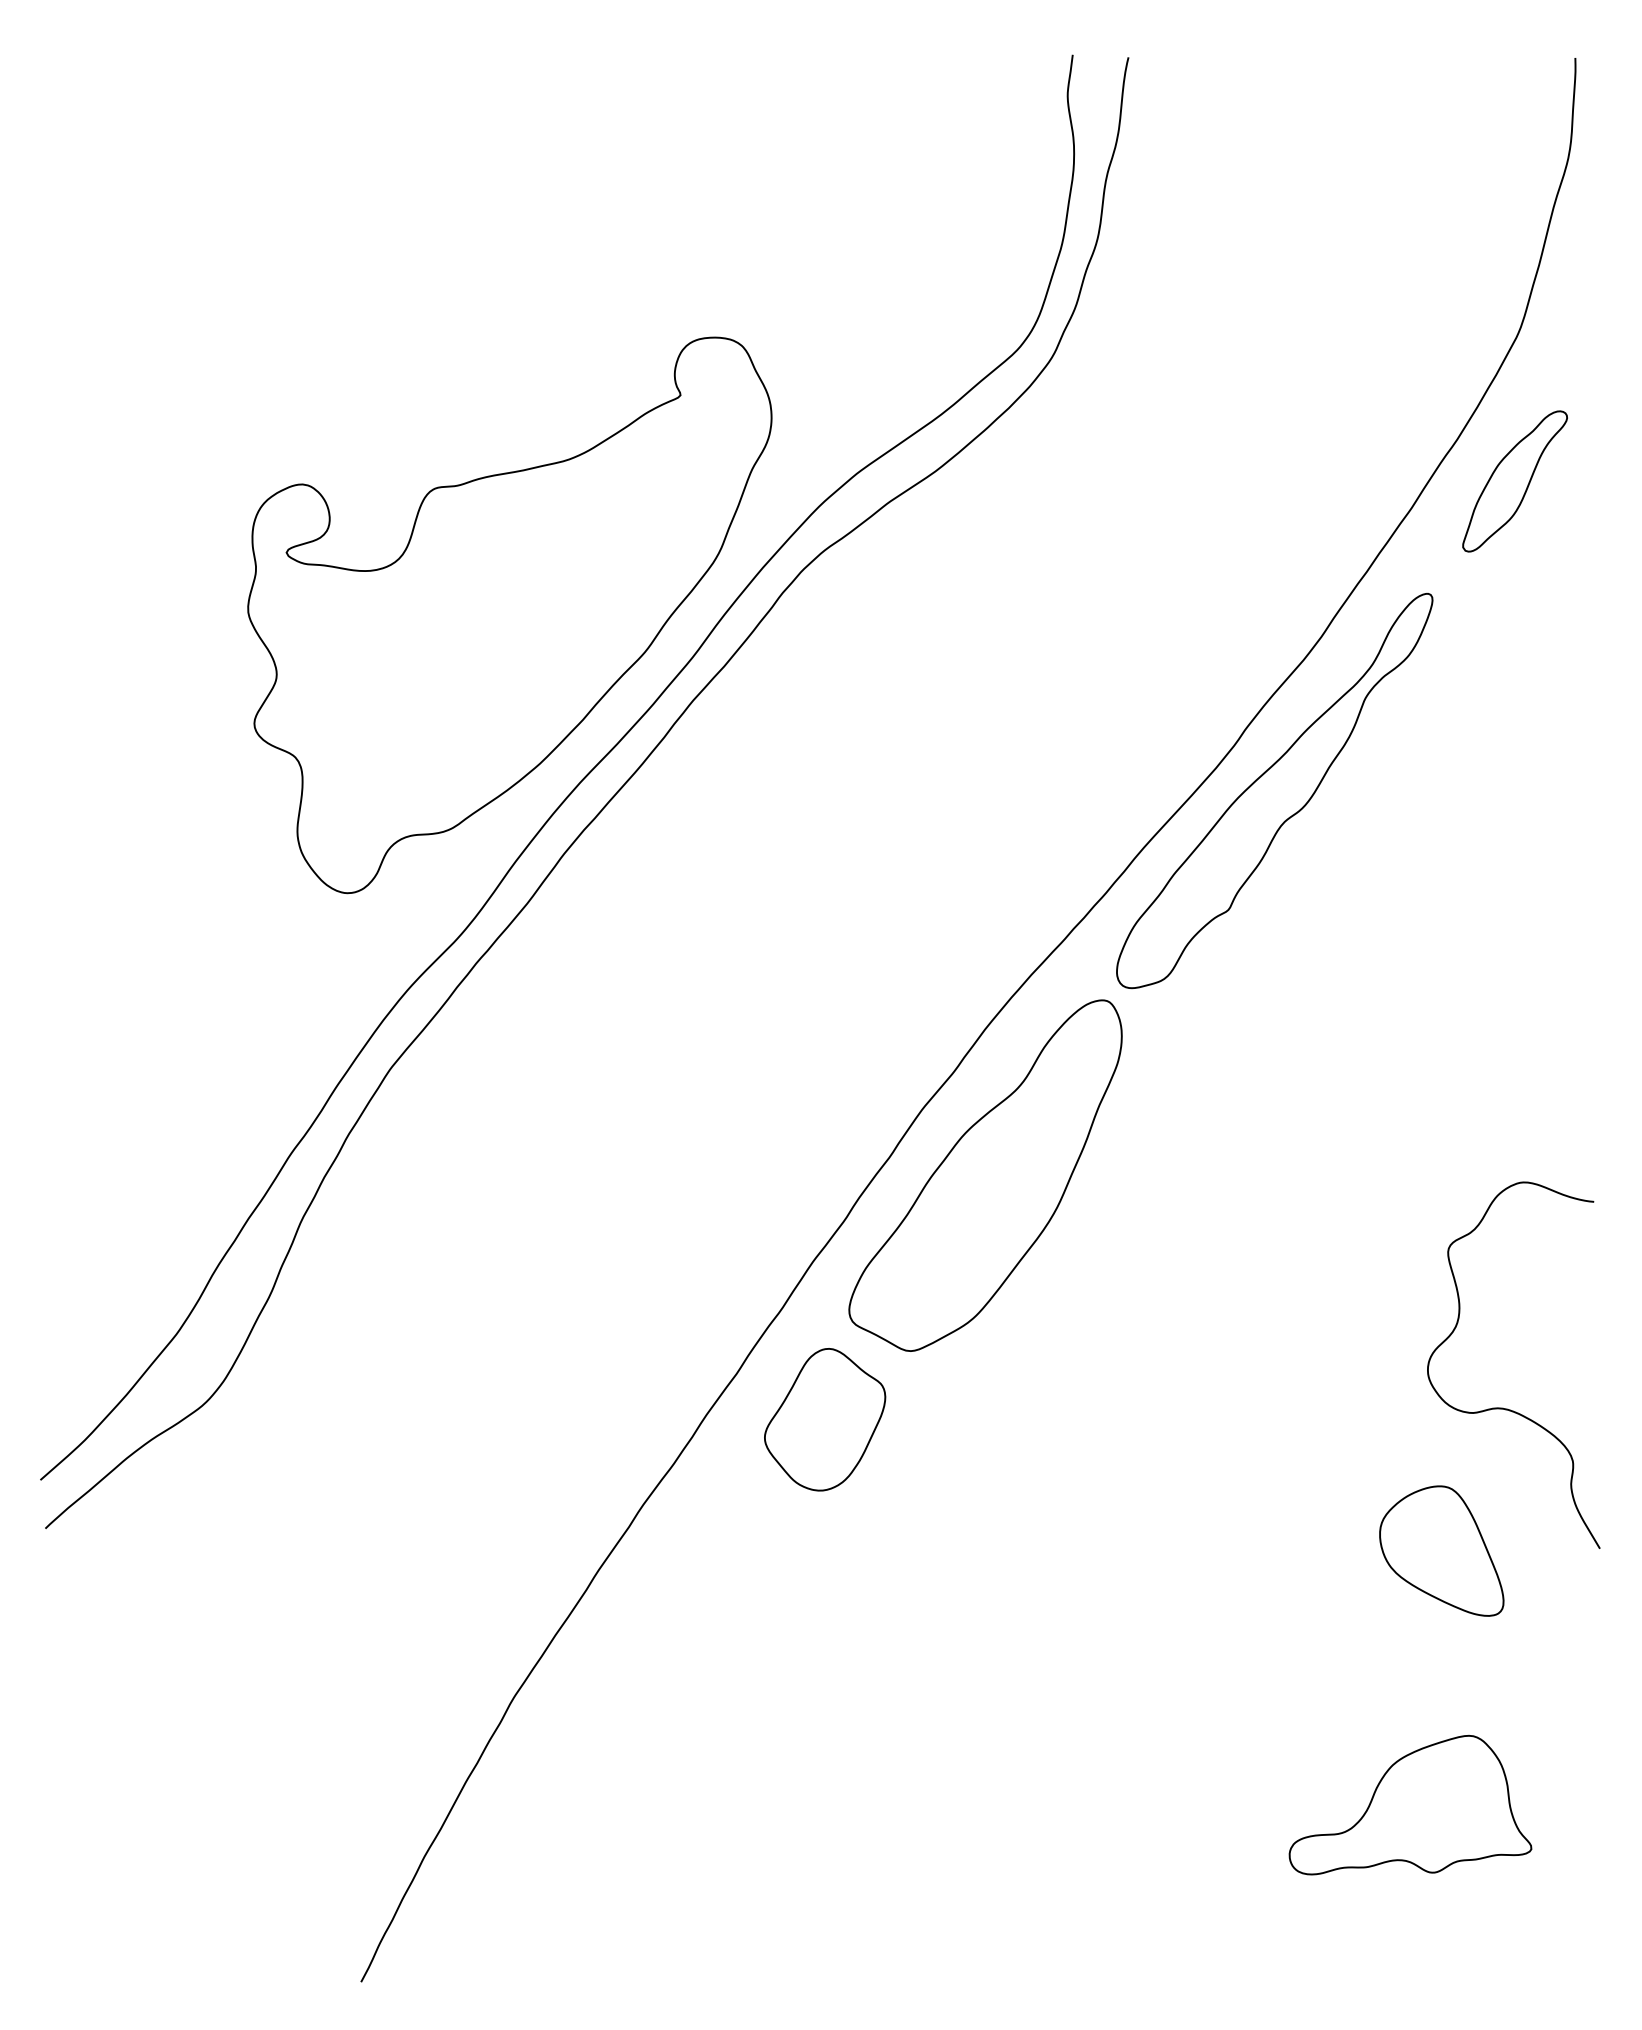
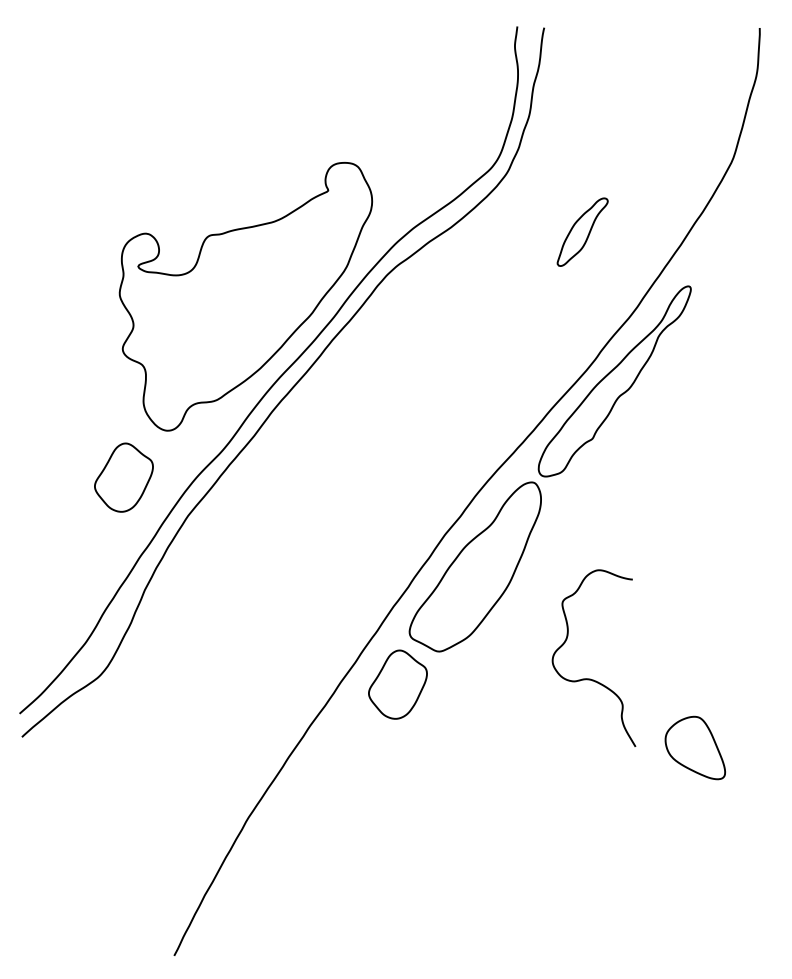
part: (1514, 479) -> (582, 231), moved
part: (255, 990) -> (123, 477), added
curve: (1506, 1406) -> (590, 678), moved
part: (1410, 1805) -> (680, 870), removed

